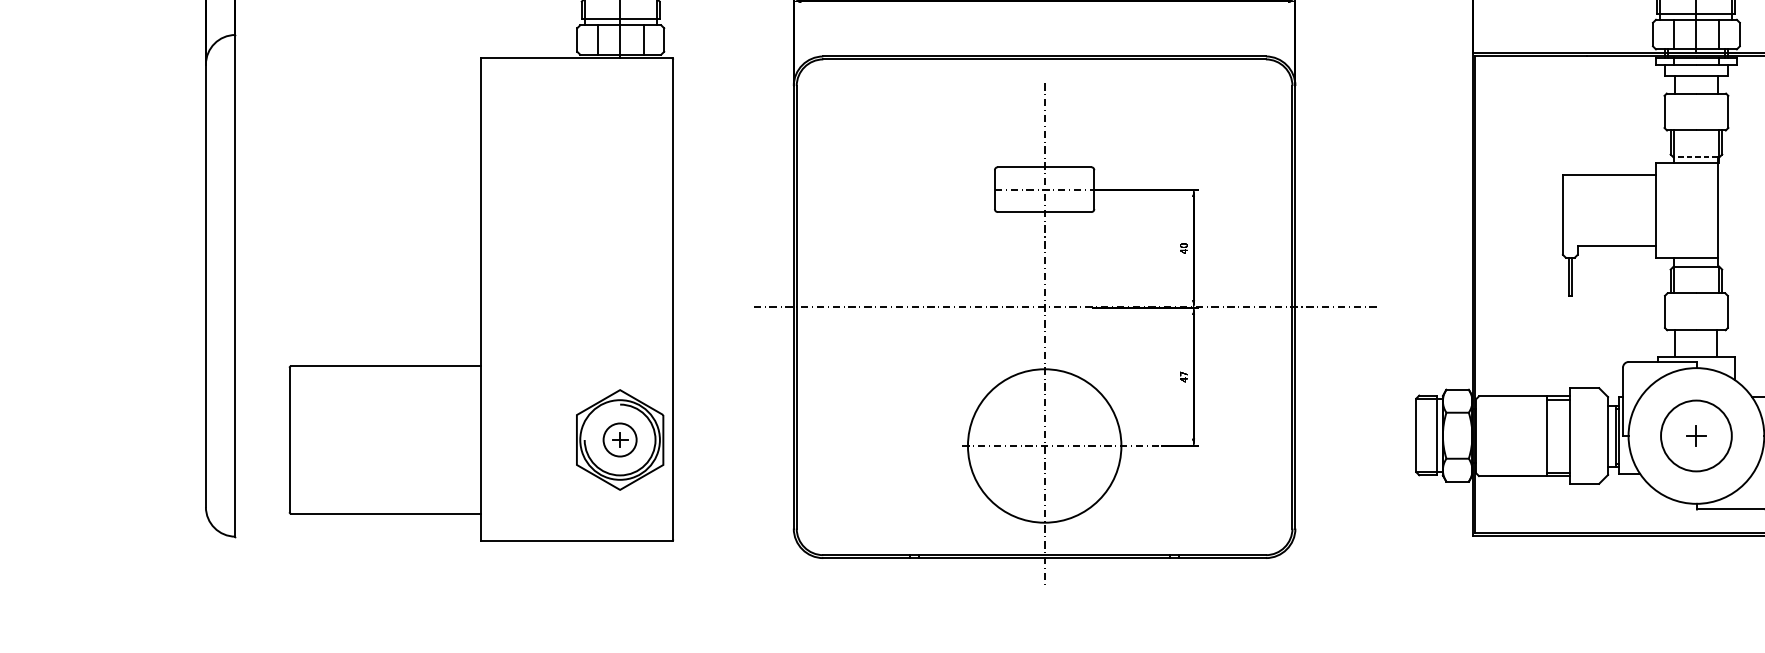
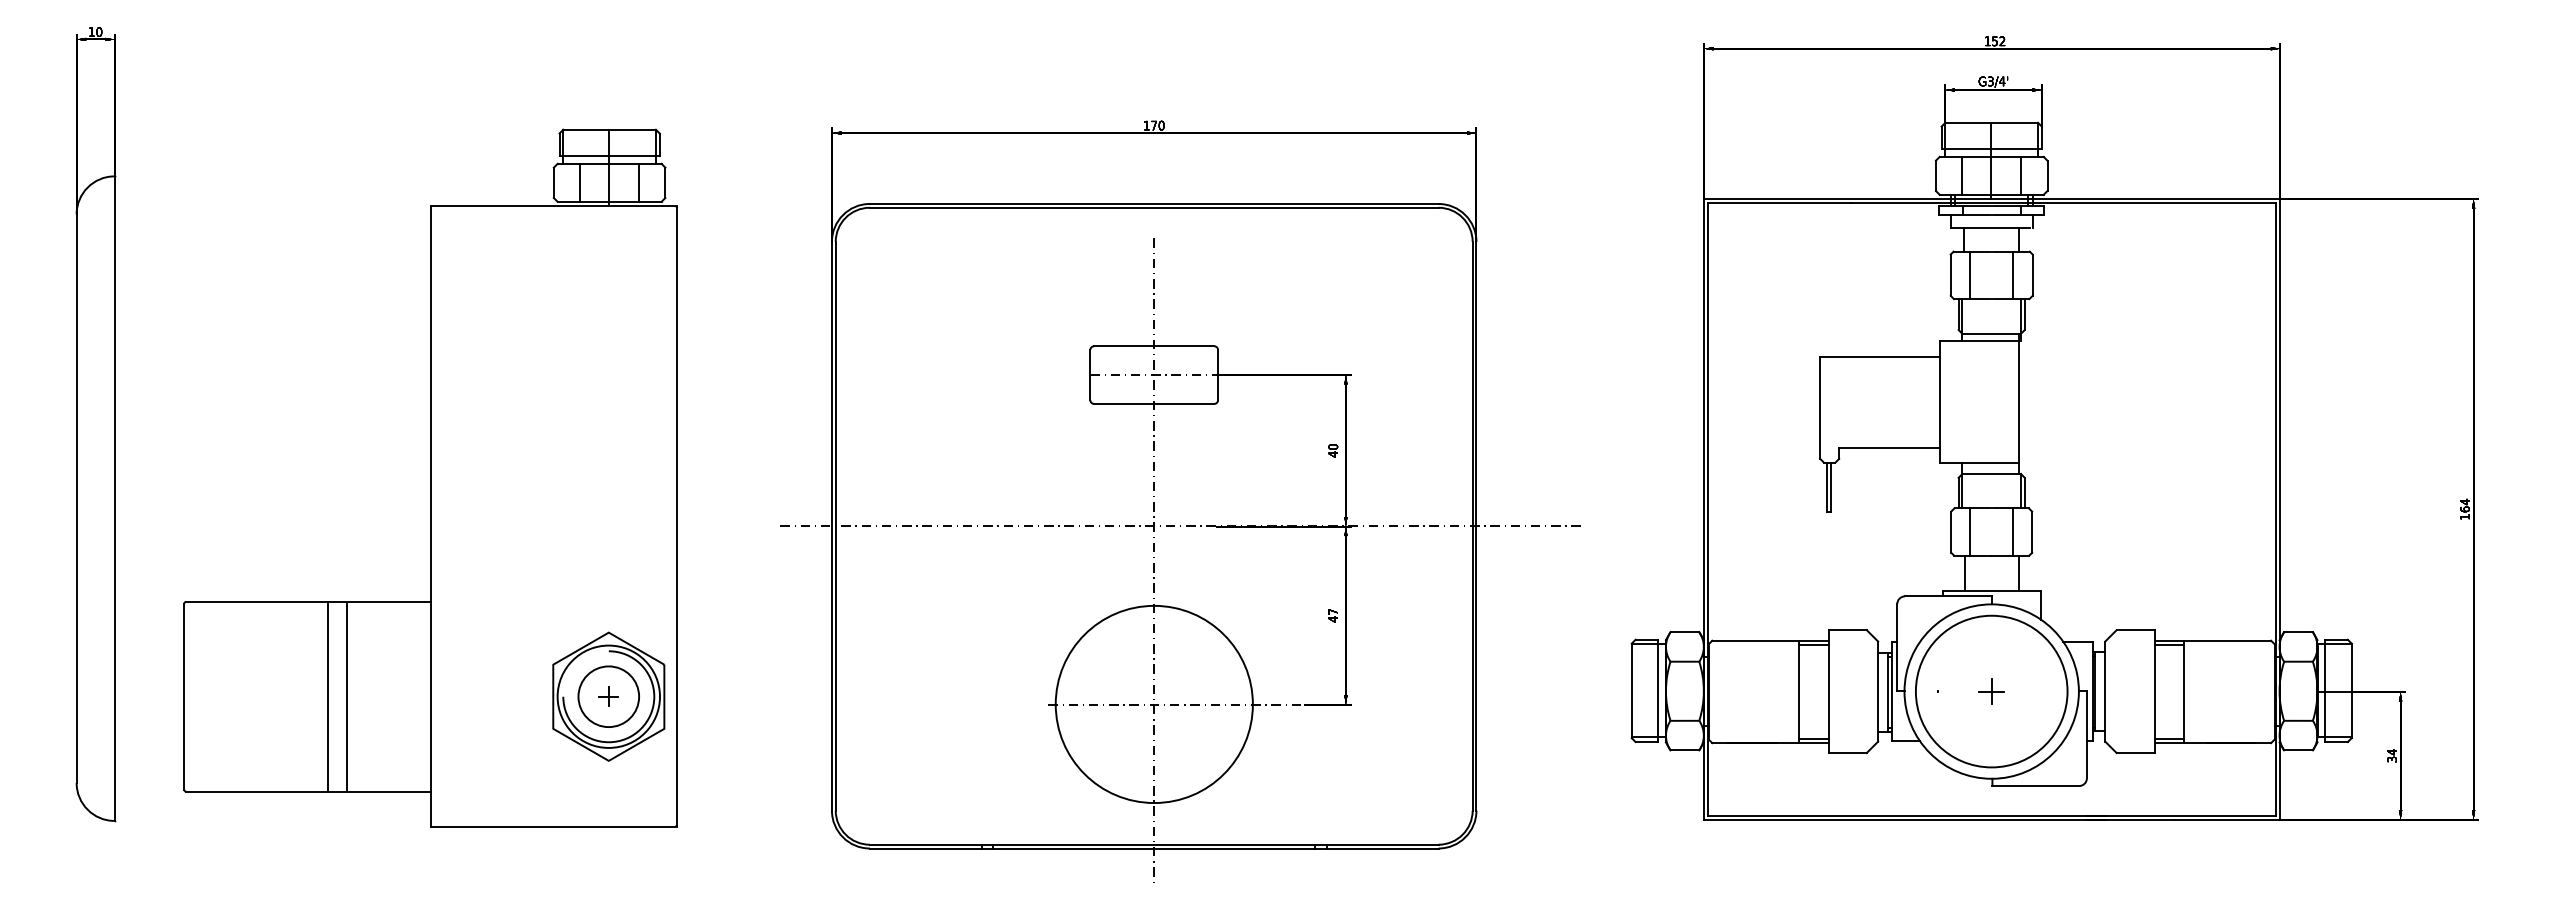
line: (1679, 112) -> (1969, 275), added
line: (1713, 112) -> (2013, 275), added
line: (1695, 157) -> (1990, 333), dashed -> solid
line: (1679, 311) -> (1969, 531), added
line: (1713, 311) -> (2013, 531), added
circle: (1696, 435) -> (1991, 691), size x1.67
line: (401, 439) -> (328, 696), added
line: (416, 439) -> (347, 696), added
circle: (619, 439) -> (608, 696), size x1.43

